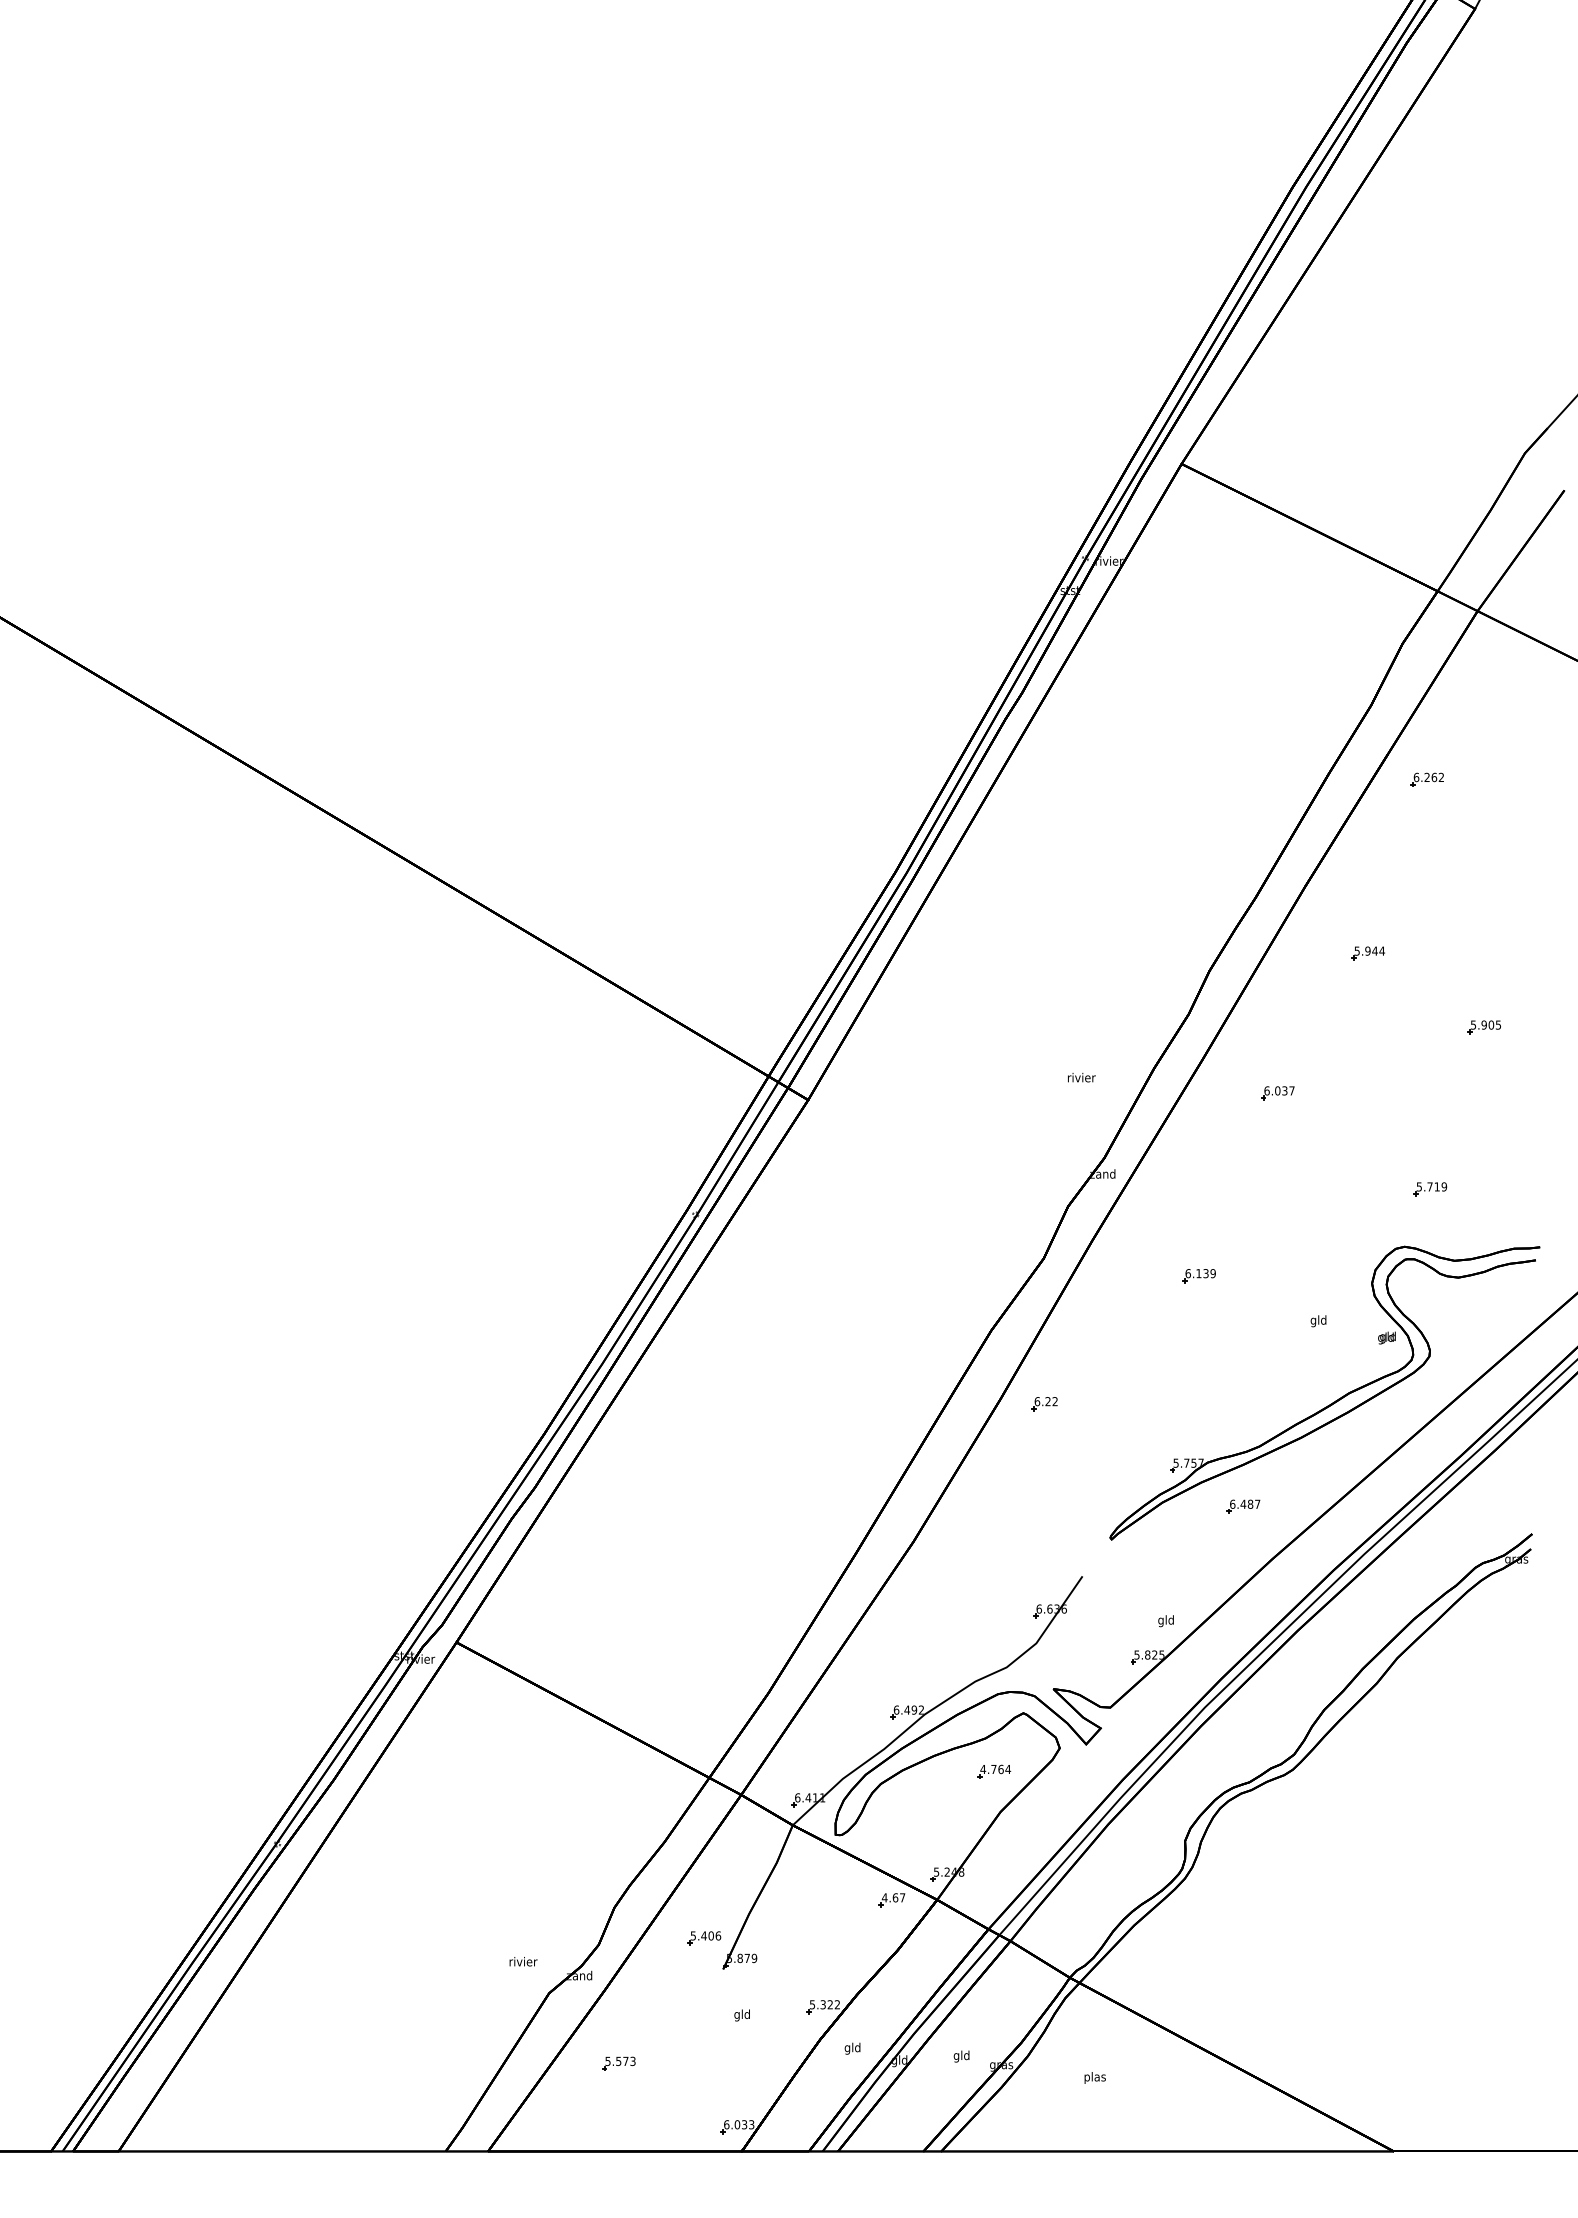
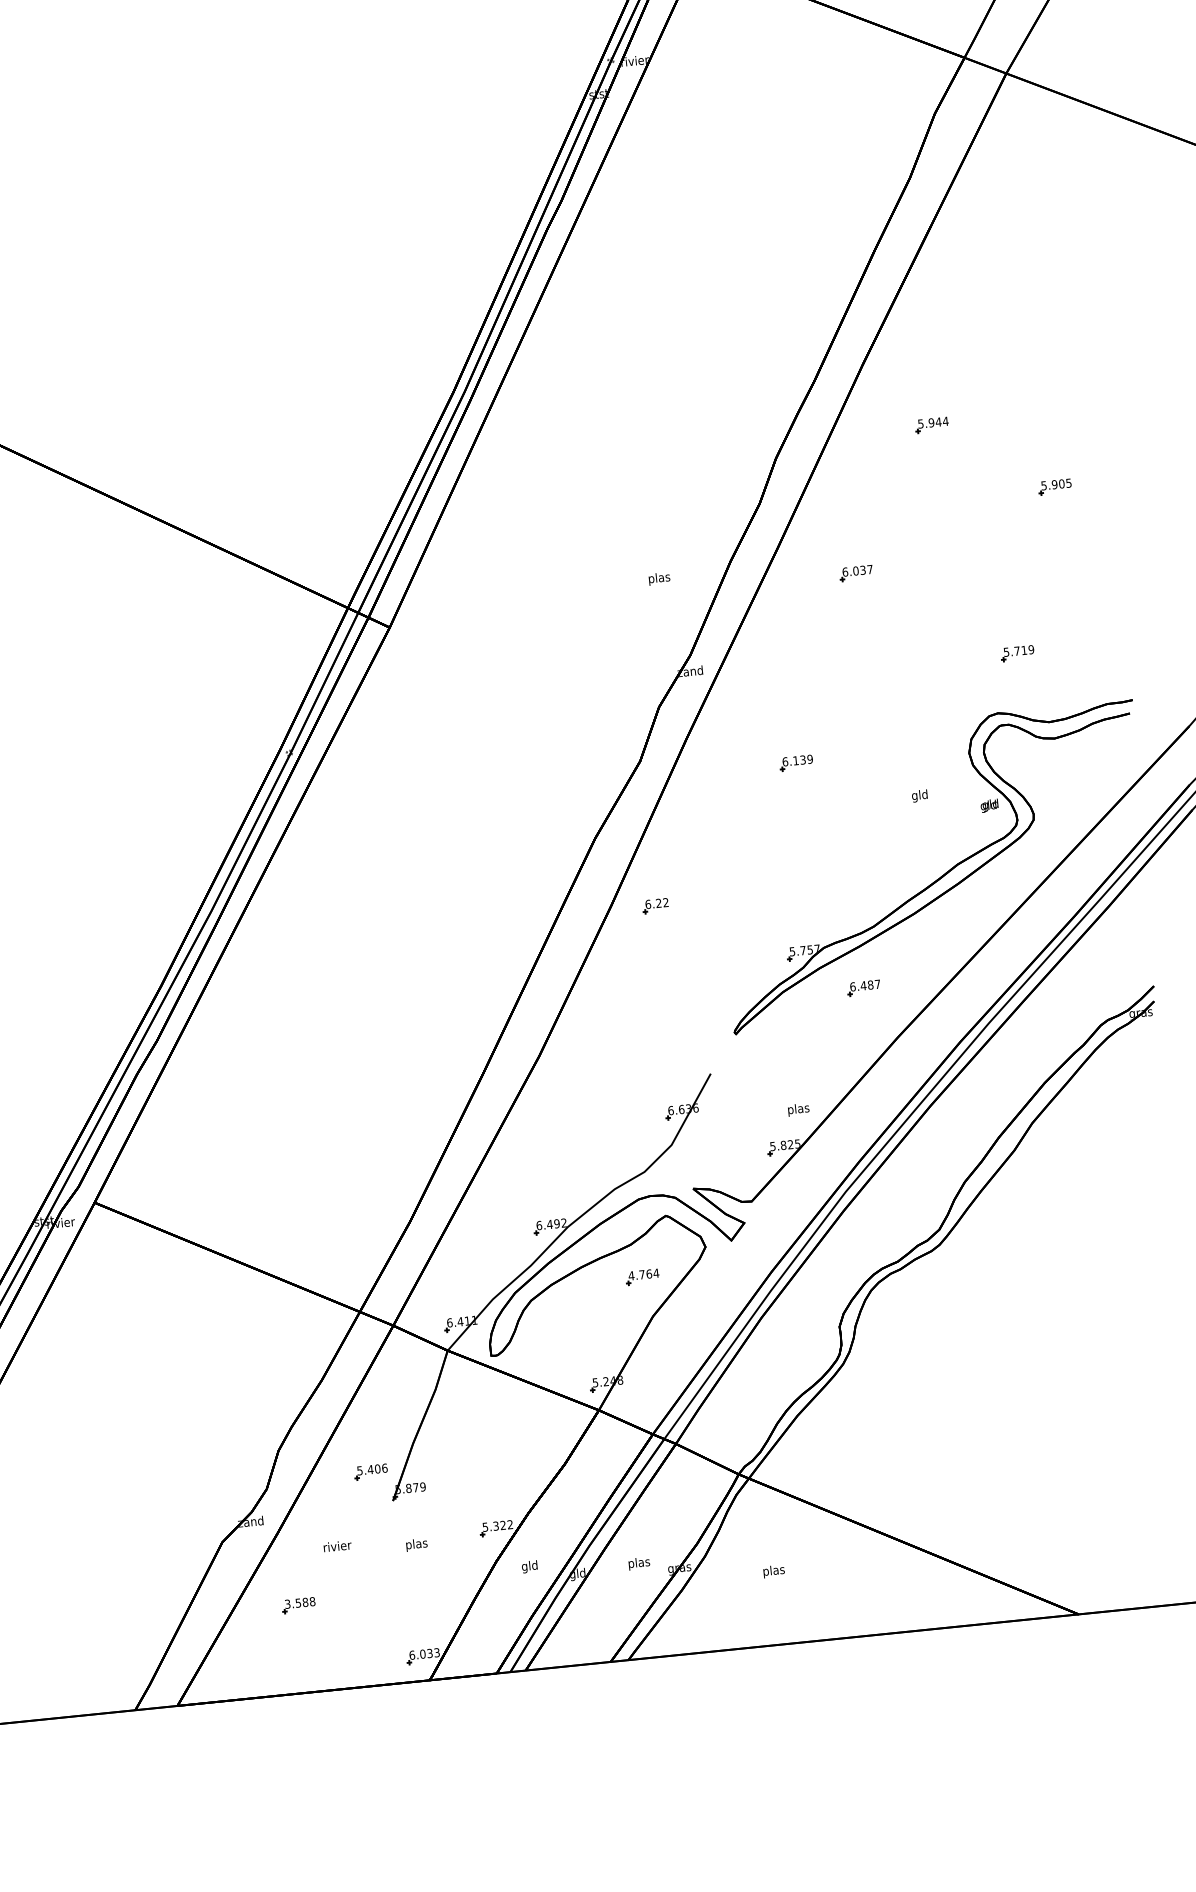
part: (1426, 779) -> (972, 246), removed
text: (1081, 1078) -> (659, 578), rivier -> plas
text: (1166, 1621) -> (798, 1110), gld -> plas
part: (891, 1900) -> (553, 1415), removed
text: (523, 1961) -> (337, 1545), moved
text: (742, 2015) -> (416, 1544), gld -> plas
text: (961, 2056) -> (638, 1563), gld -> plas
text: (620, 2060) -> (300, 1602), 5.573 -> 3.588

